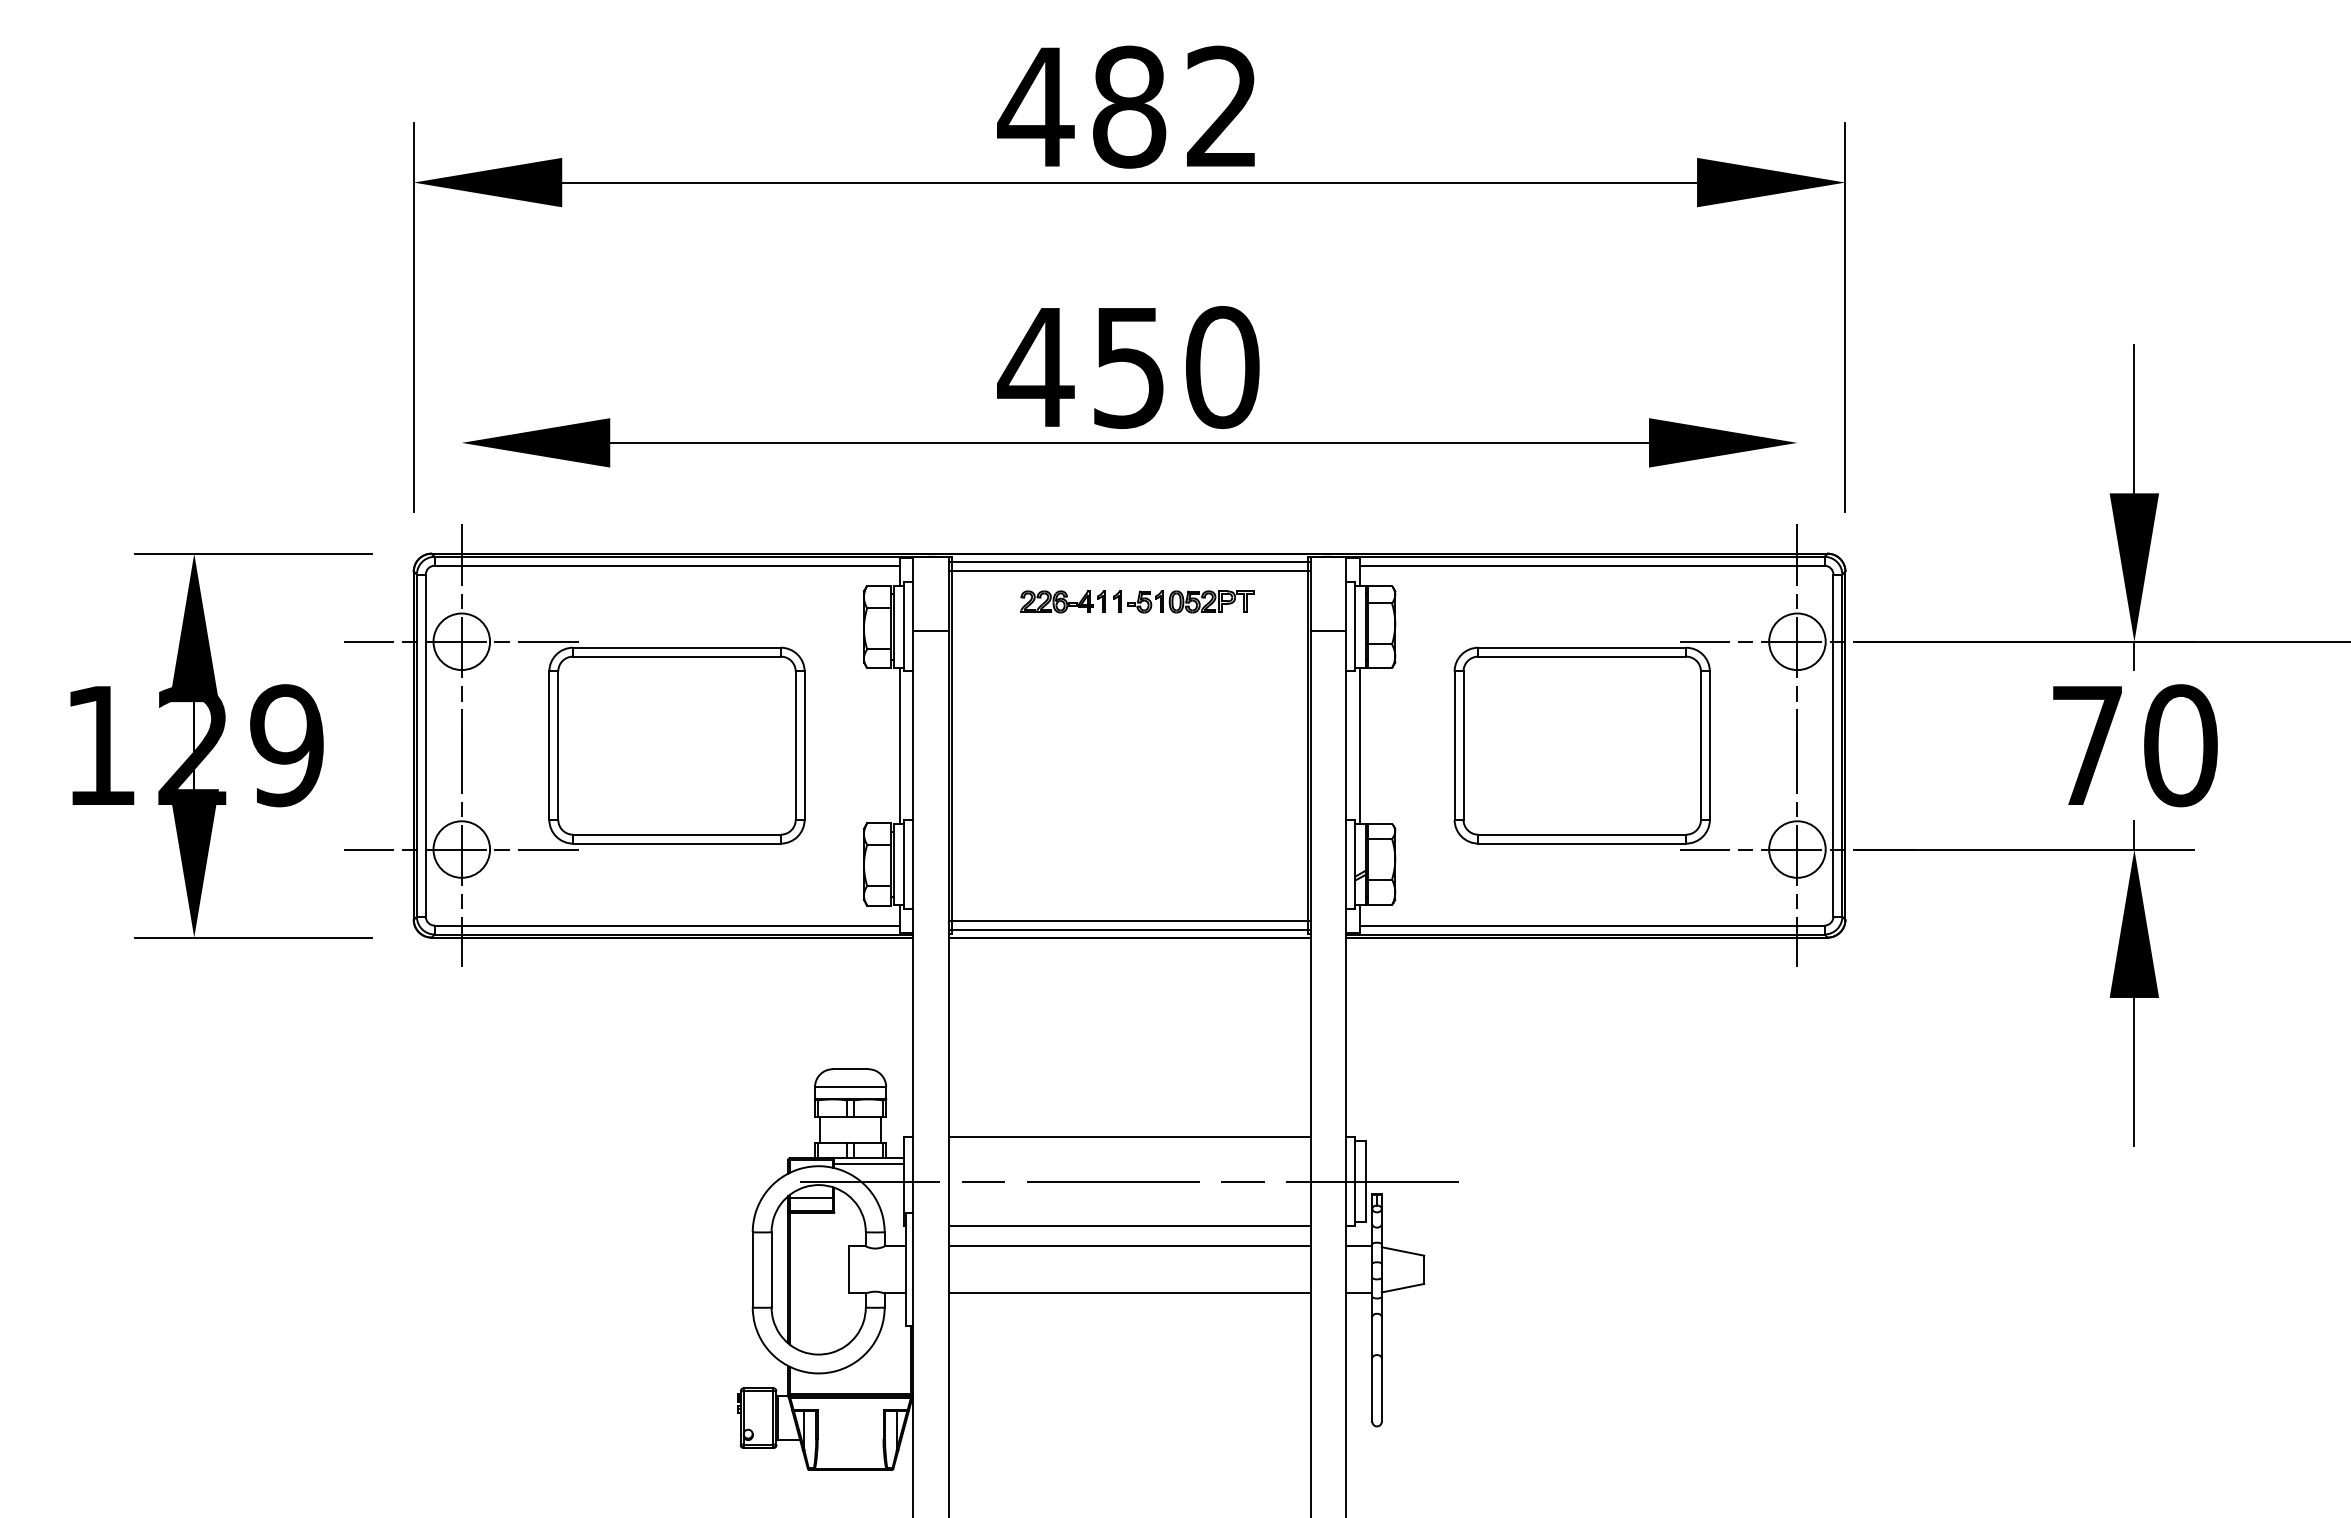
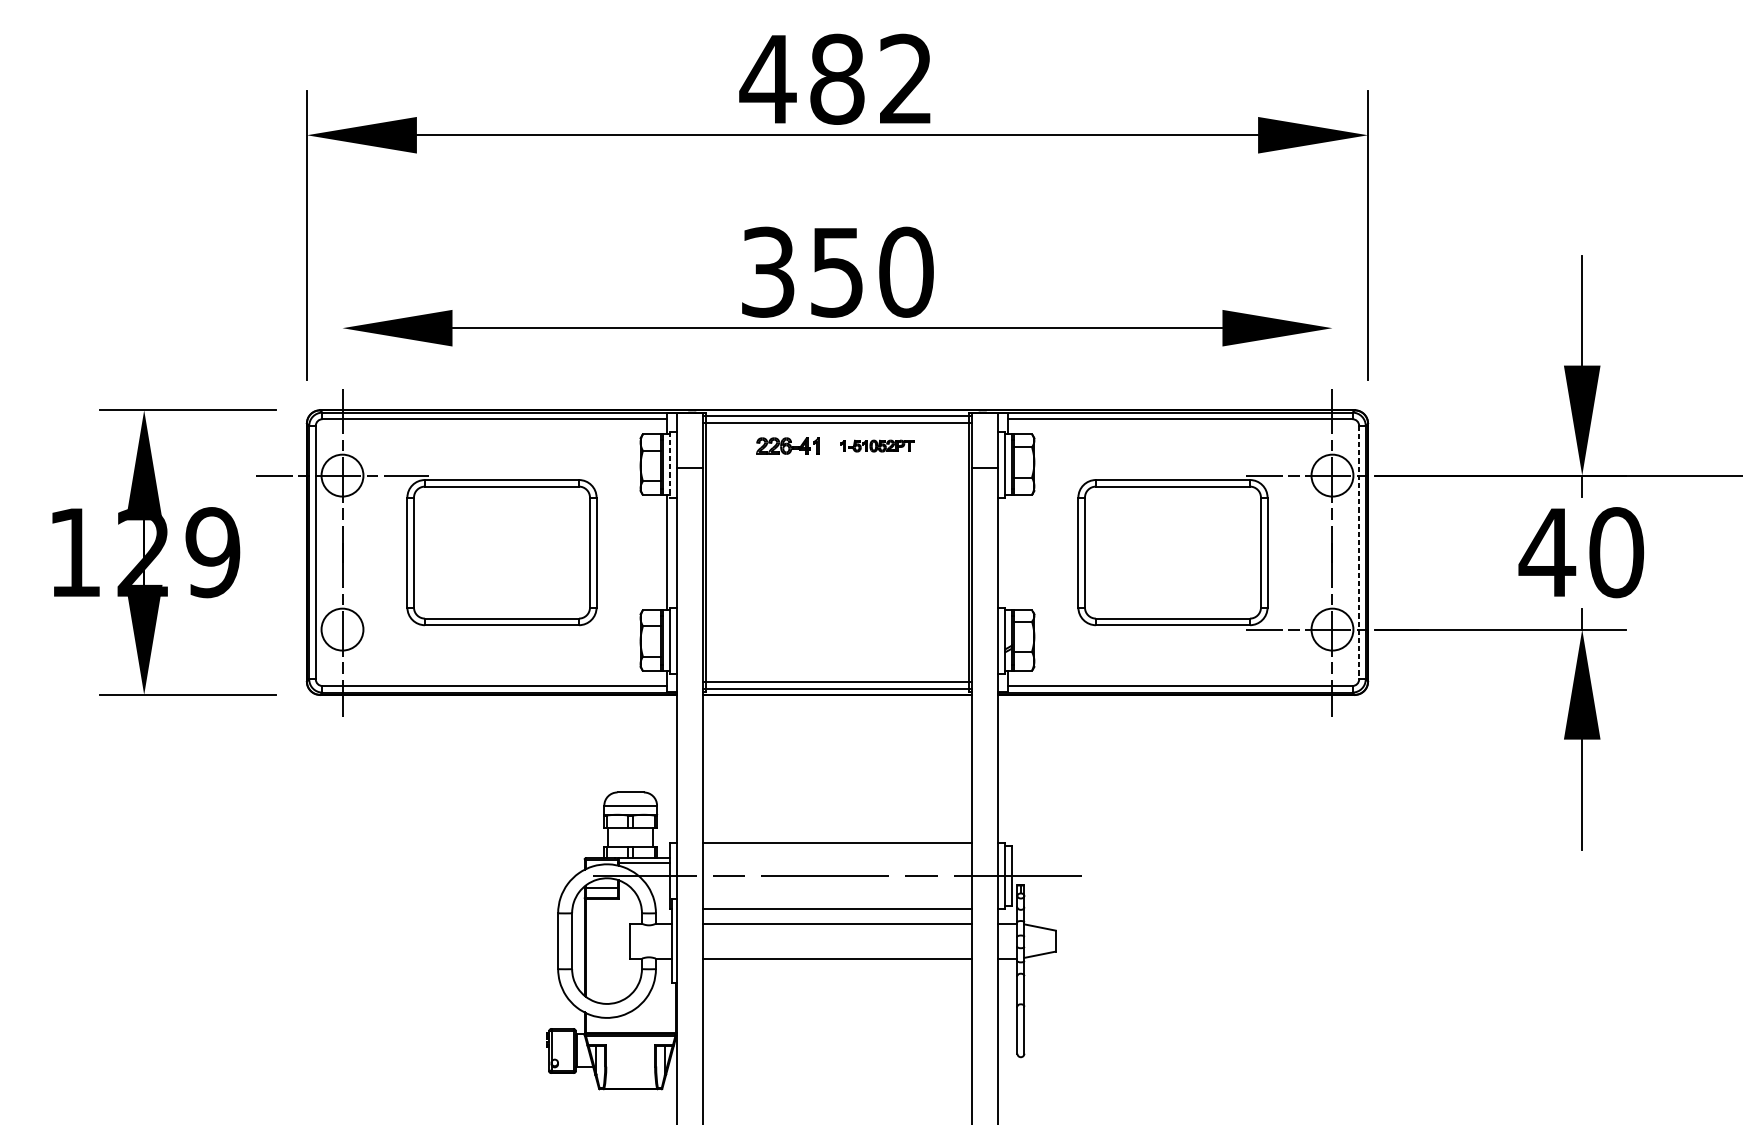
text: (1035, 367) -> (767, 272), 450 -> 350
part: (1183, 601) -> (877, 445), size x0.7
line: (904, 626) -> (670, 464), solid -> dashed
line: (1359, 745) -> (1007, 552), removed
text: (2087, 745) -> (1547, 552), 70 -> 40
line: (1833, 746) -> (1359, 553), solid -> dashed
line: (461, 849) -> (342, 629), removed

